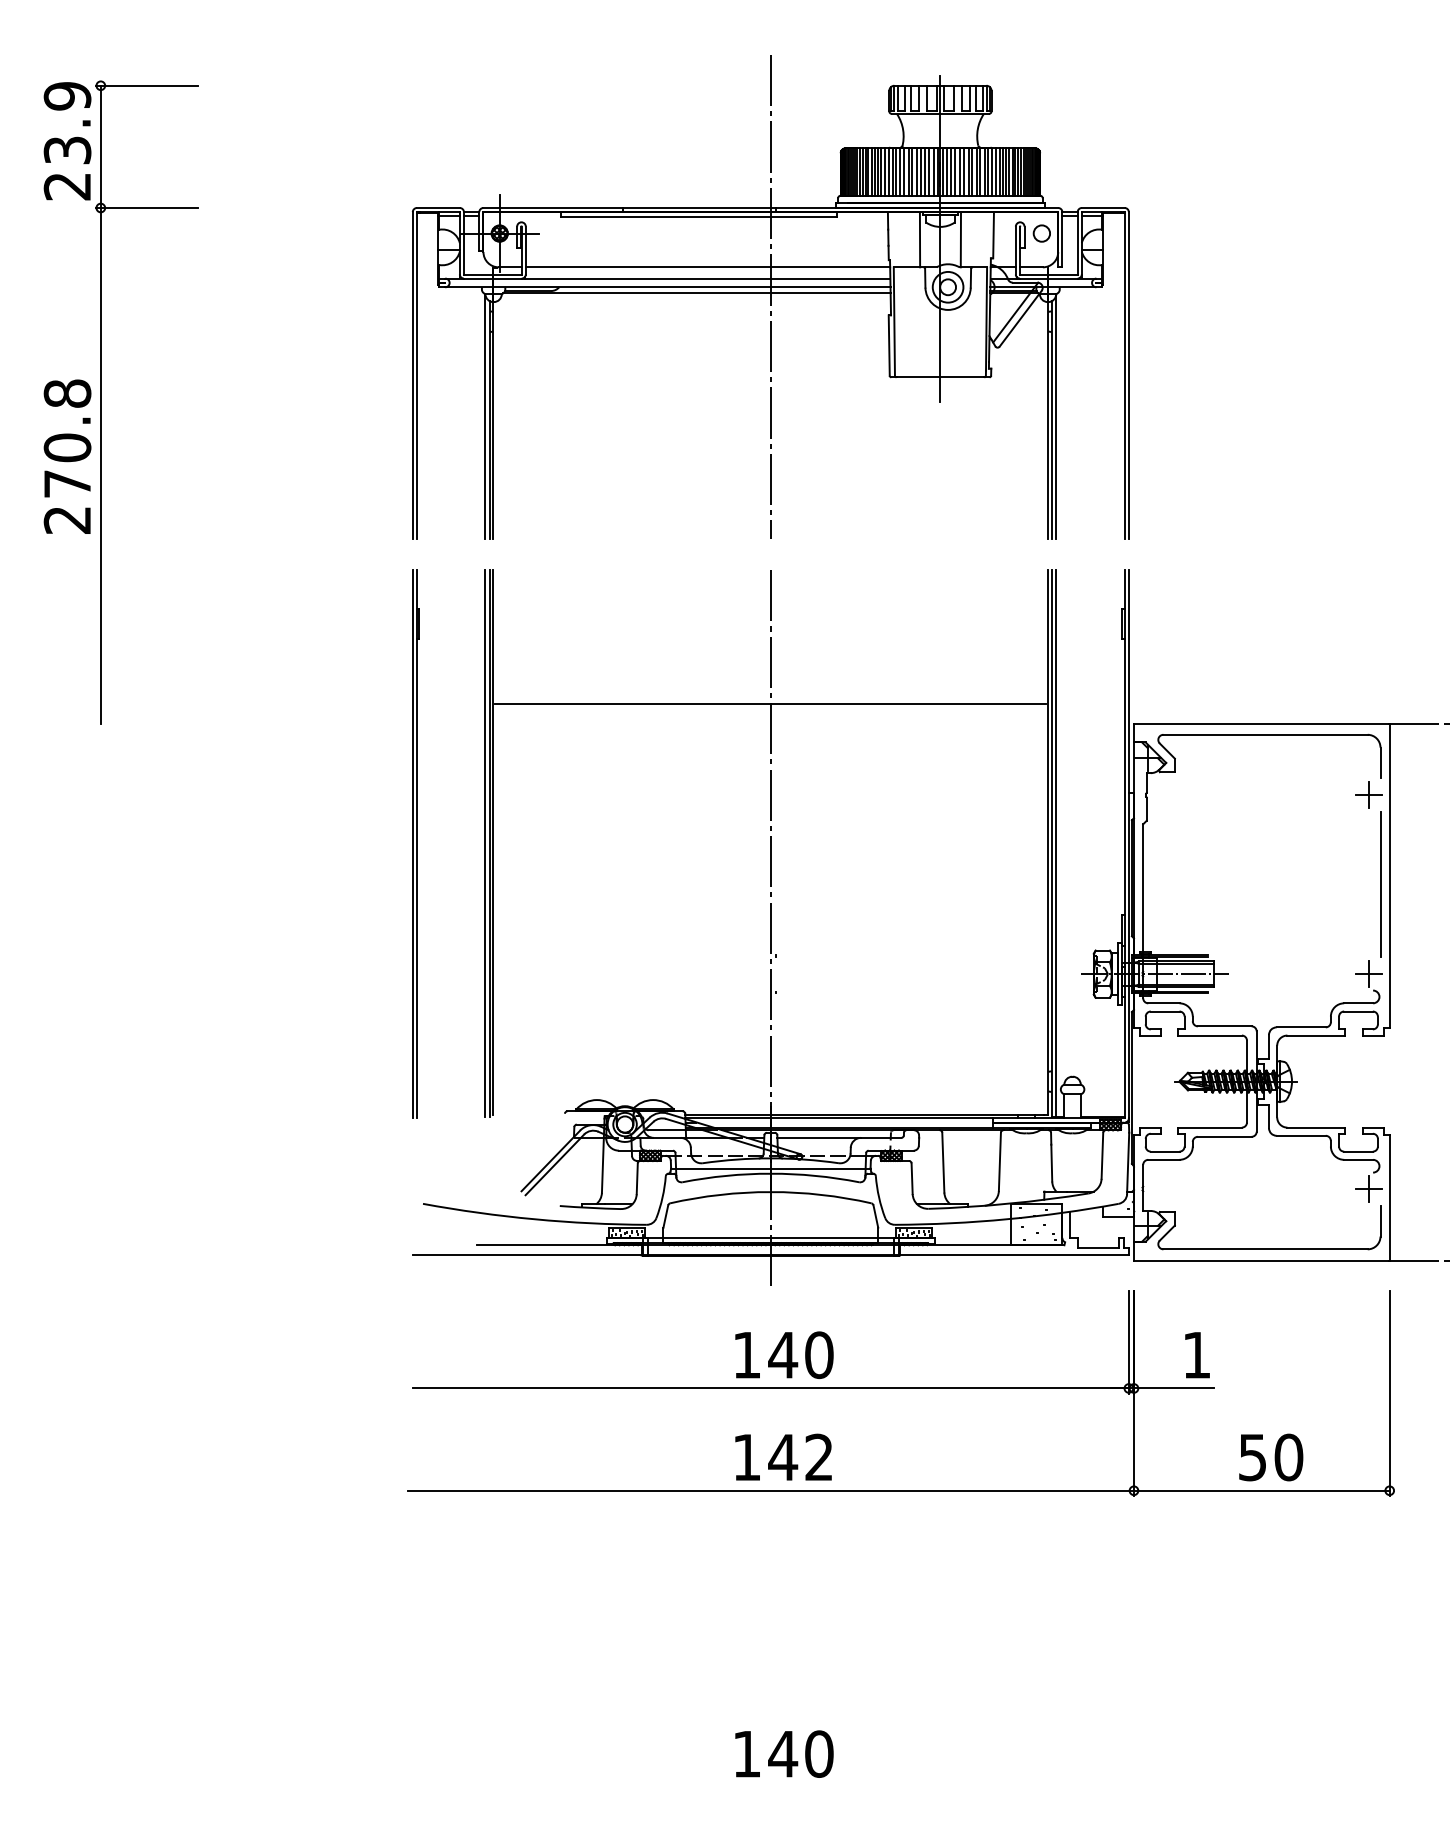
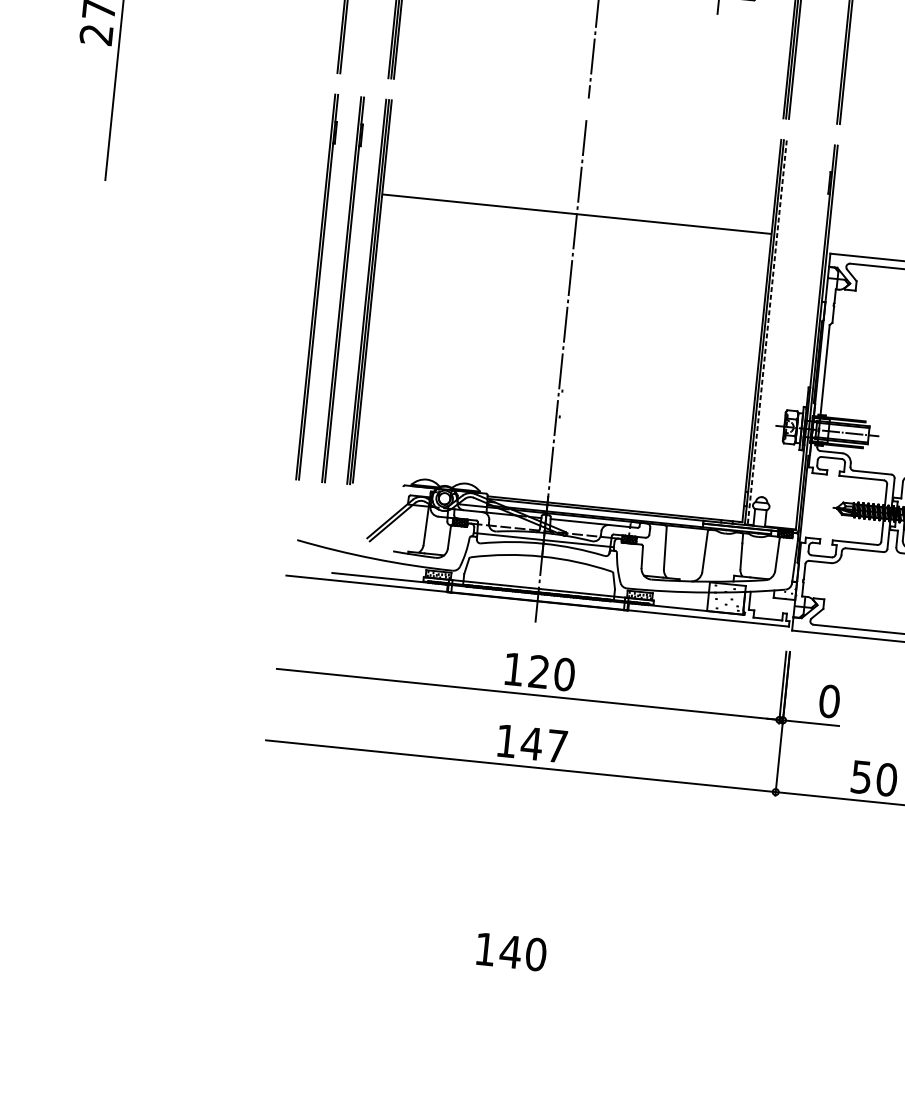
part: (452, 843) -> (343, 289), added
line: (1056, 843) -> (767, 332), solid -> dashed
text: (783, 1354) -> (539, 671), 140 -> 120
text: (1196, 1355) -> (829, 701), 1 -> 0
text: (818, 1456) -> (556, 745), 142 -> 147

